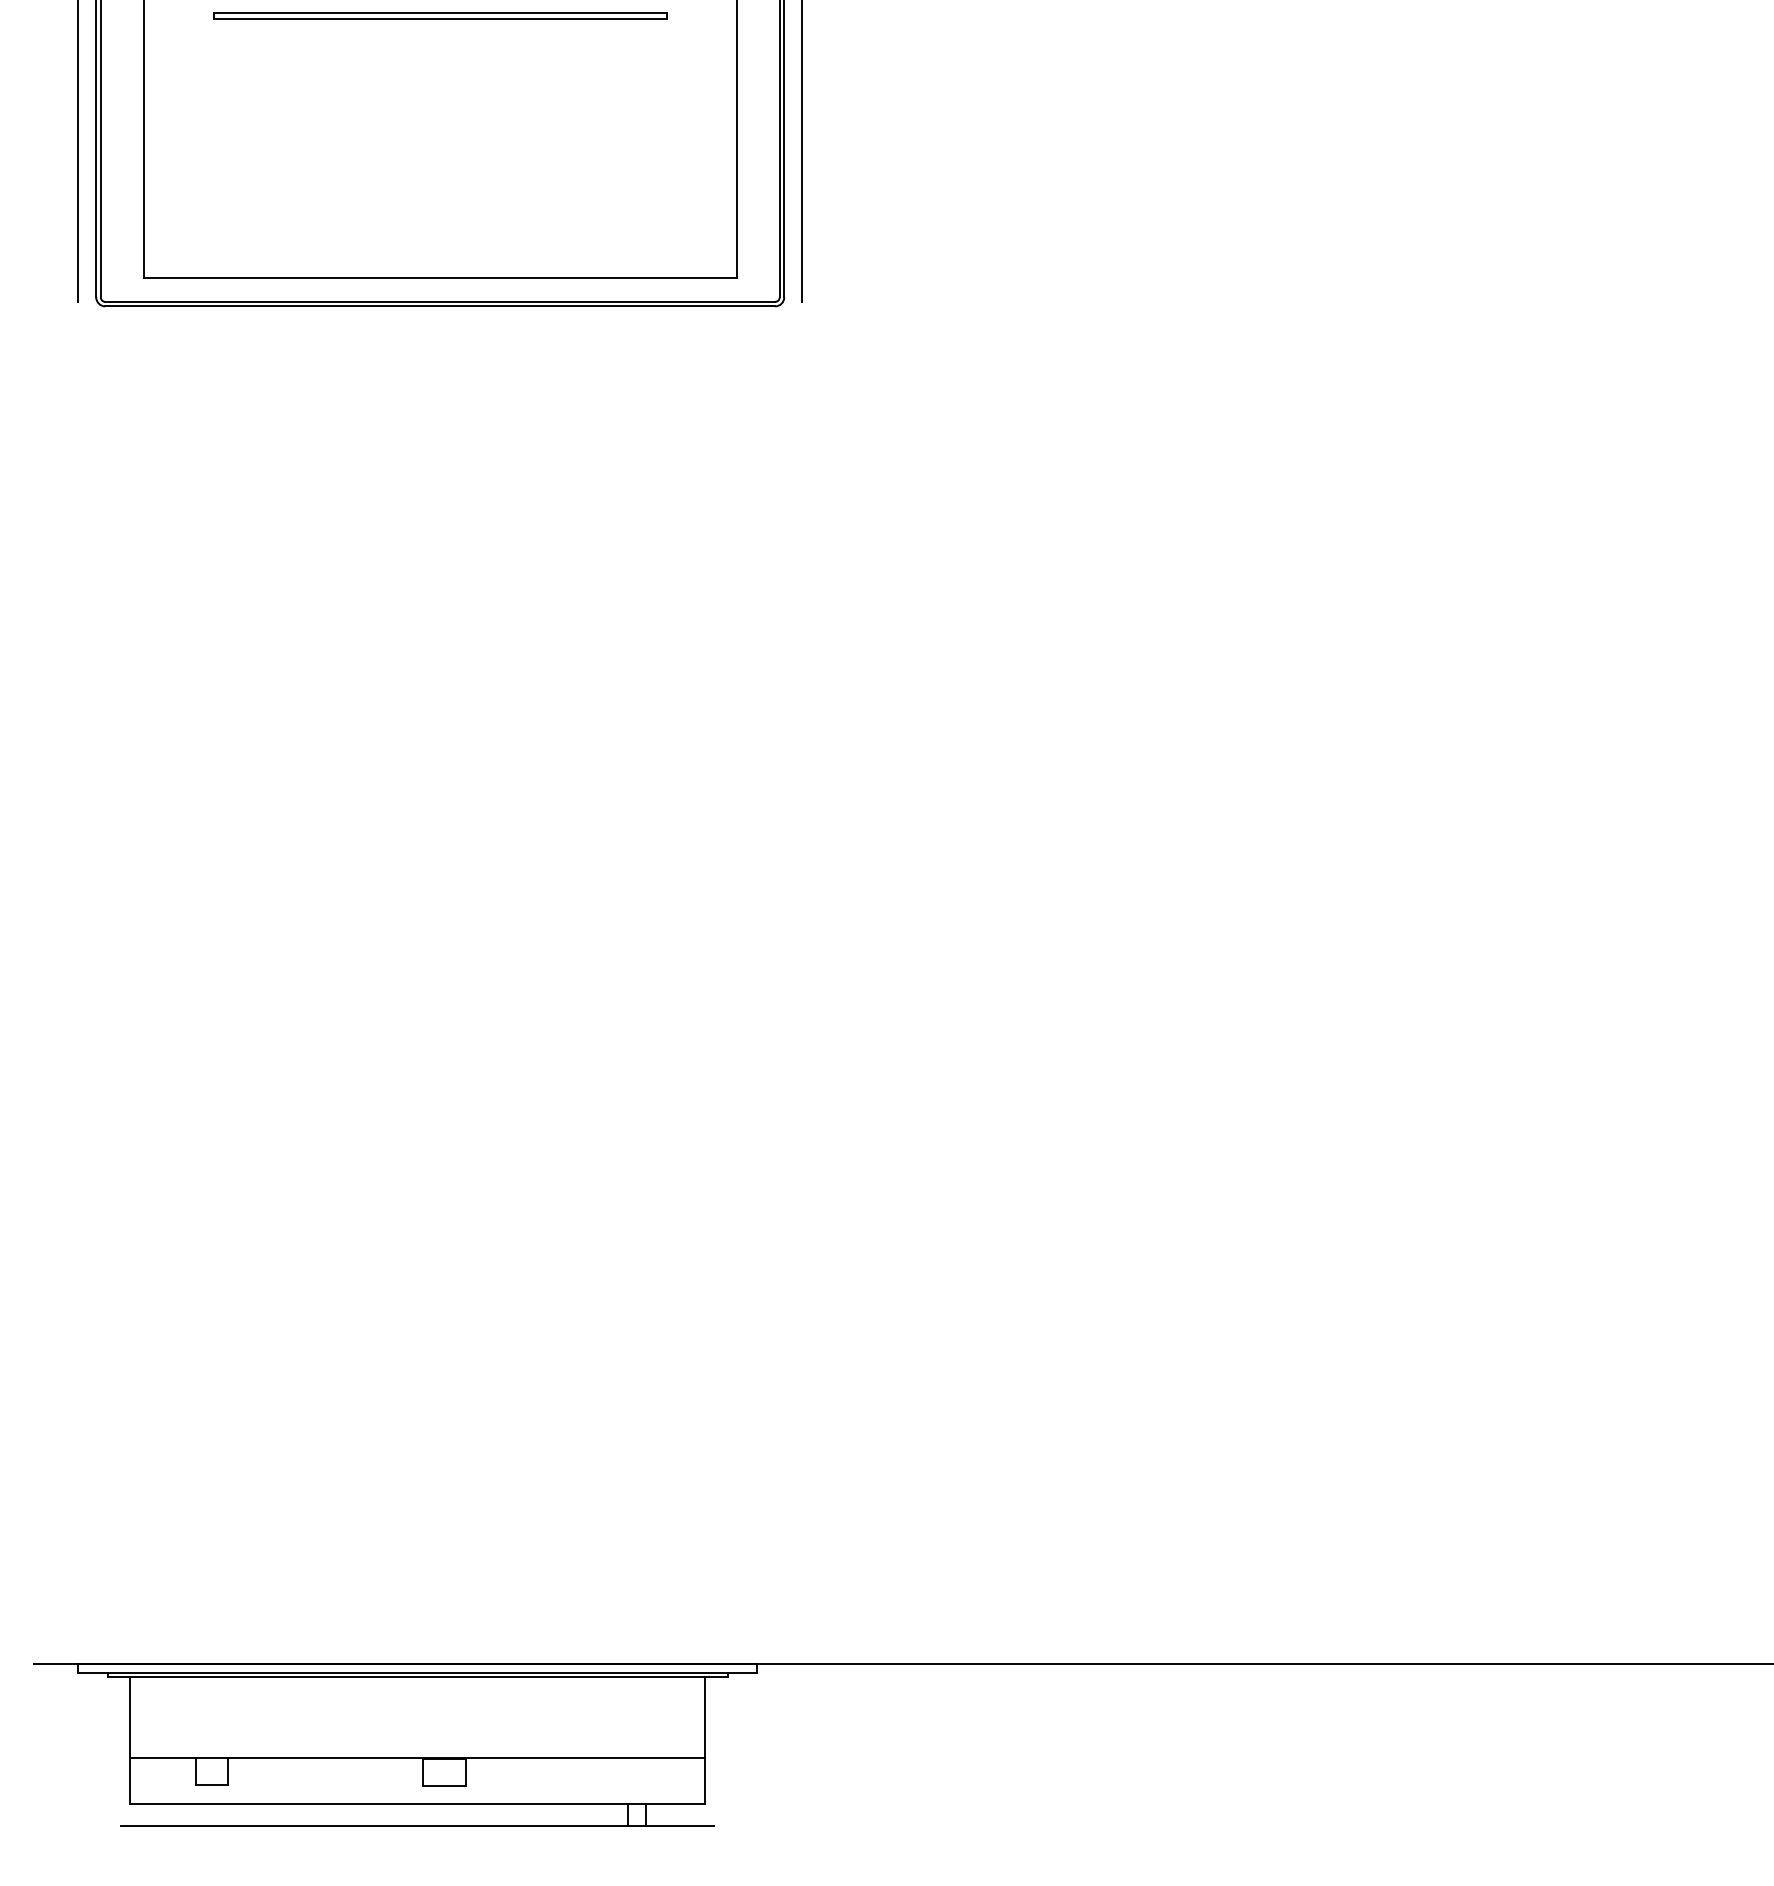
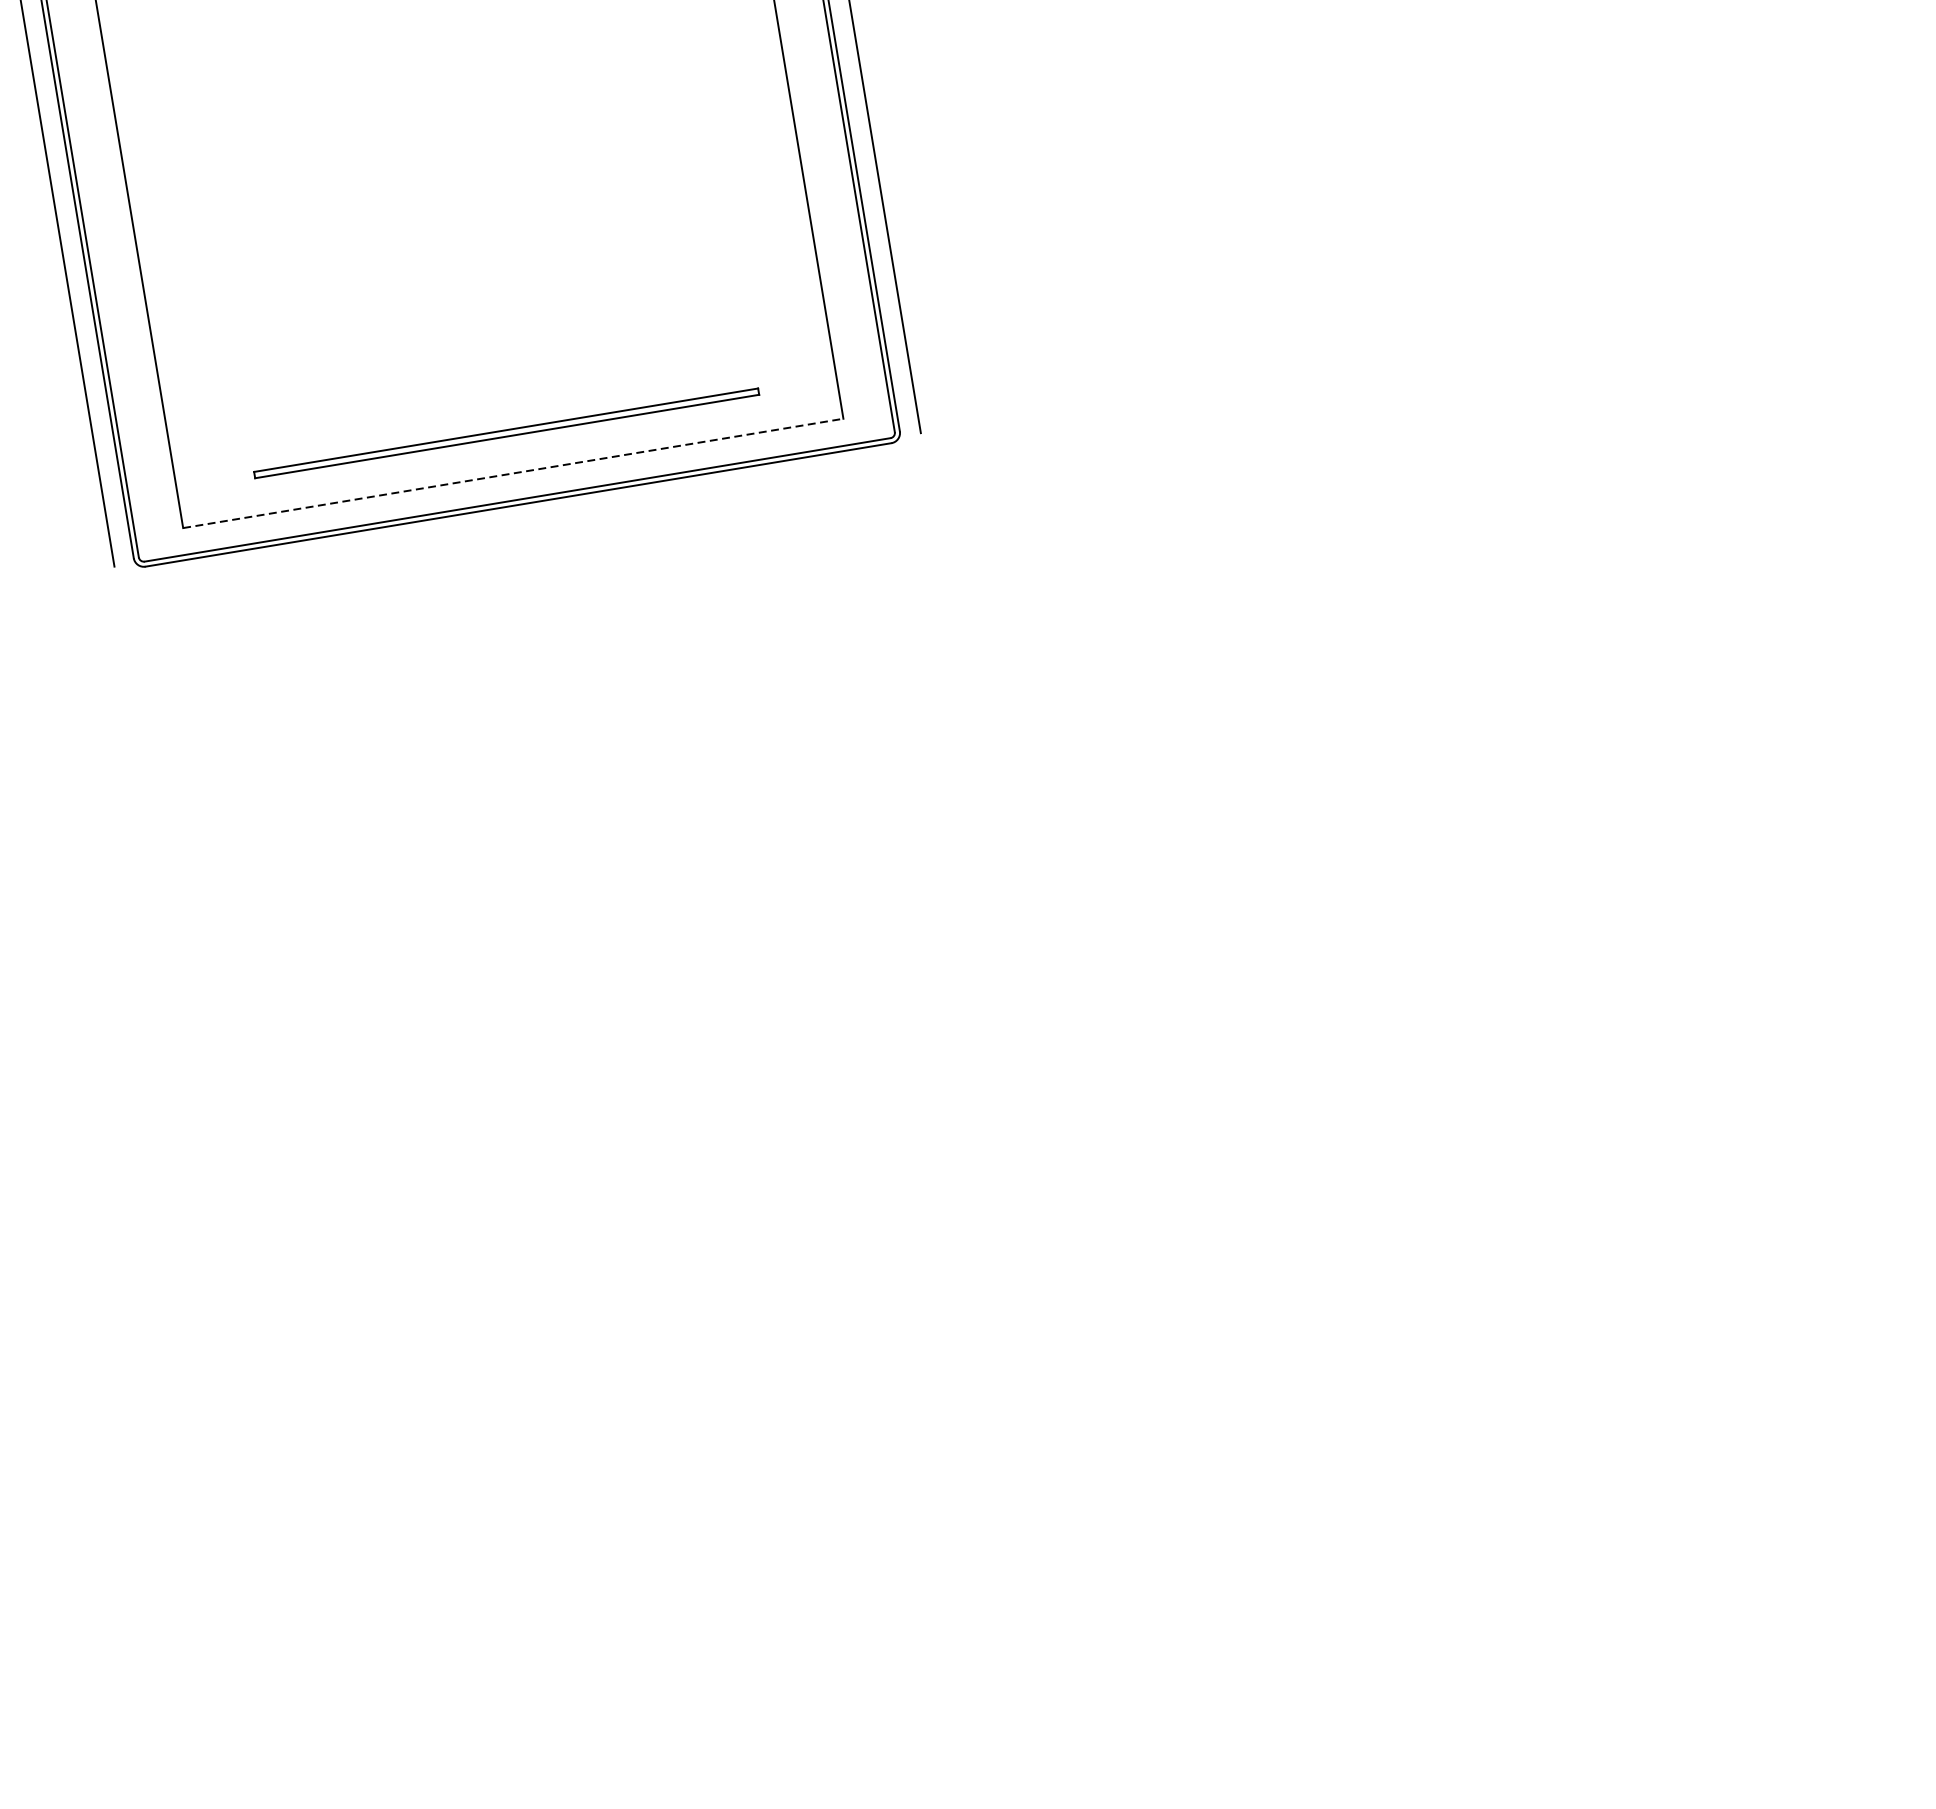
part: (440, 15) -> (506, 432), moved
line: (440, 278) -> (513, 473), solid -> dashed

